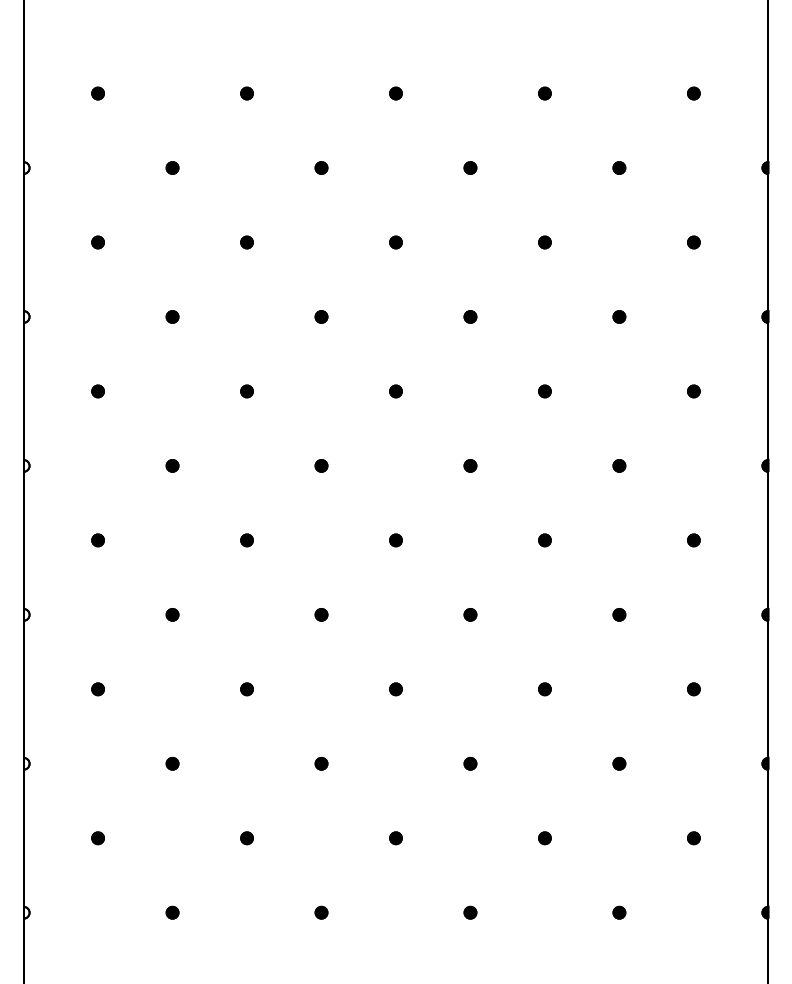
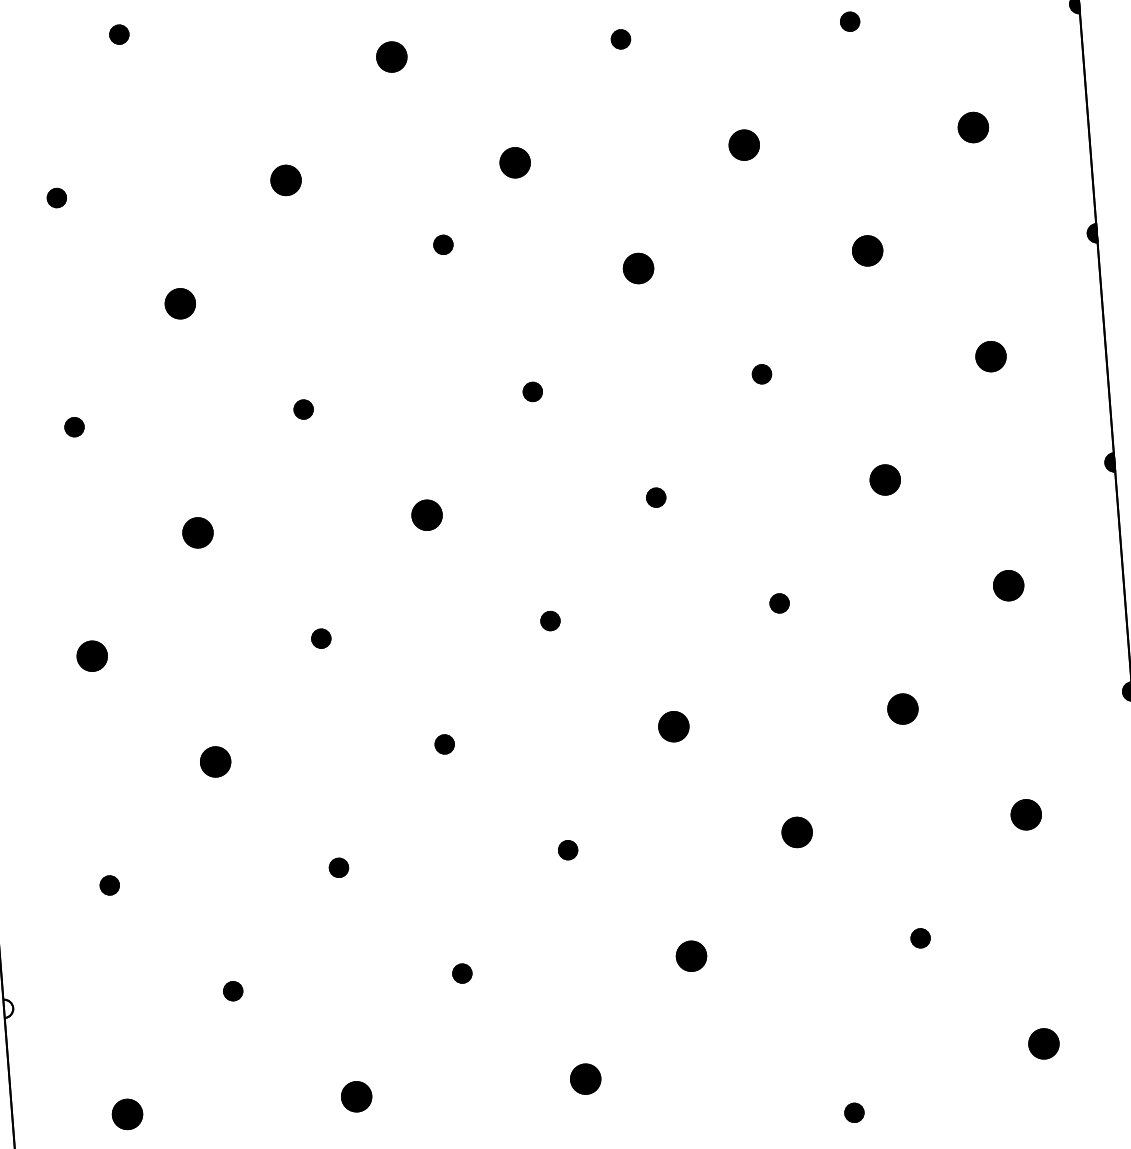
part: (172, 167) -> (119, 33), moved
part: (321, 167) -> (391, 56), size x1.6
part: (246, 242) -> (285, 180), size x1.6
part: (395, 242) -> (514, 162), size x1.6
part: (544, 242) -> (743, 145), size x1.6
part: (693, 242) -> (972, 127), size x1.6
part: (172, 316) -> (180, 303), size x1.6
part: (321, 316) -> (443, 244), moved
part: (470, 316) -> (638, 267), size x1.6
part: (619, 316) -> (867, 250), size x1.6
part: (693, 391) -> (990, 356), size x1.6
part: (172, 465) -> (197, 532), size x1.6
part: (321, 465) -> (427, 514), size x1.6
part: (619, 465) -> (885, 479), size x1.6
part: (97, 540) -> (91, 656), size x1.6
part: (693, 540) -> (1008, 586), size x1.6
part: (172, 614) -> (215, 761), size x1.6
part: (470, 614) -> (673, 726), size x1.6
part: (619, 614) -> (903, 708), size x1.6
part: (544, 689) -> (796, 832), size x1.6
part: (693, 689) -> (1025, 815), size x1.6
part: (470, 763) -> (691, 955), size x1.6
part: (97, 838) -> (126, 1115), size x1.6
part: (246, 838) -> (355, 1097), size x1.6
part: (395, 838) -> (585, 1079), size x1.6
part: (544, 838) -> (853, 1113), moved
part: (693, 838) -> (1043, 1044), size x1.6

